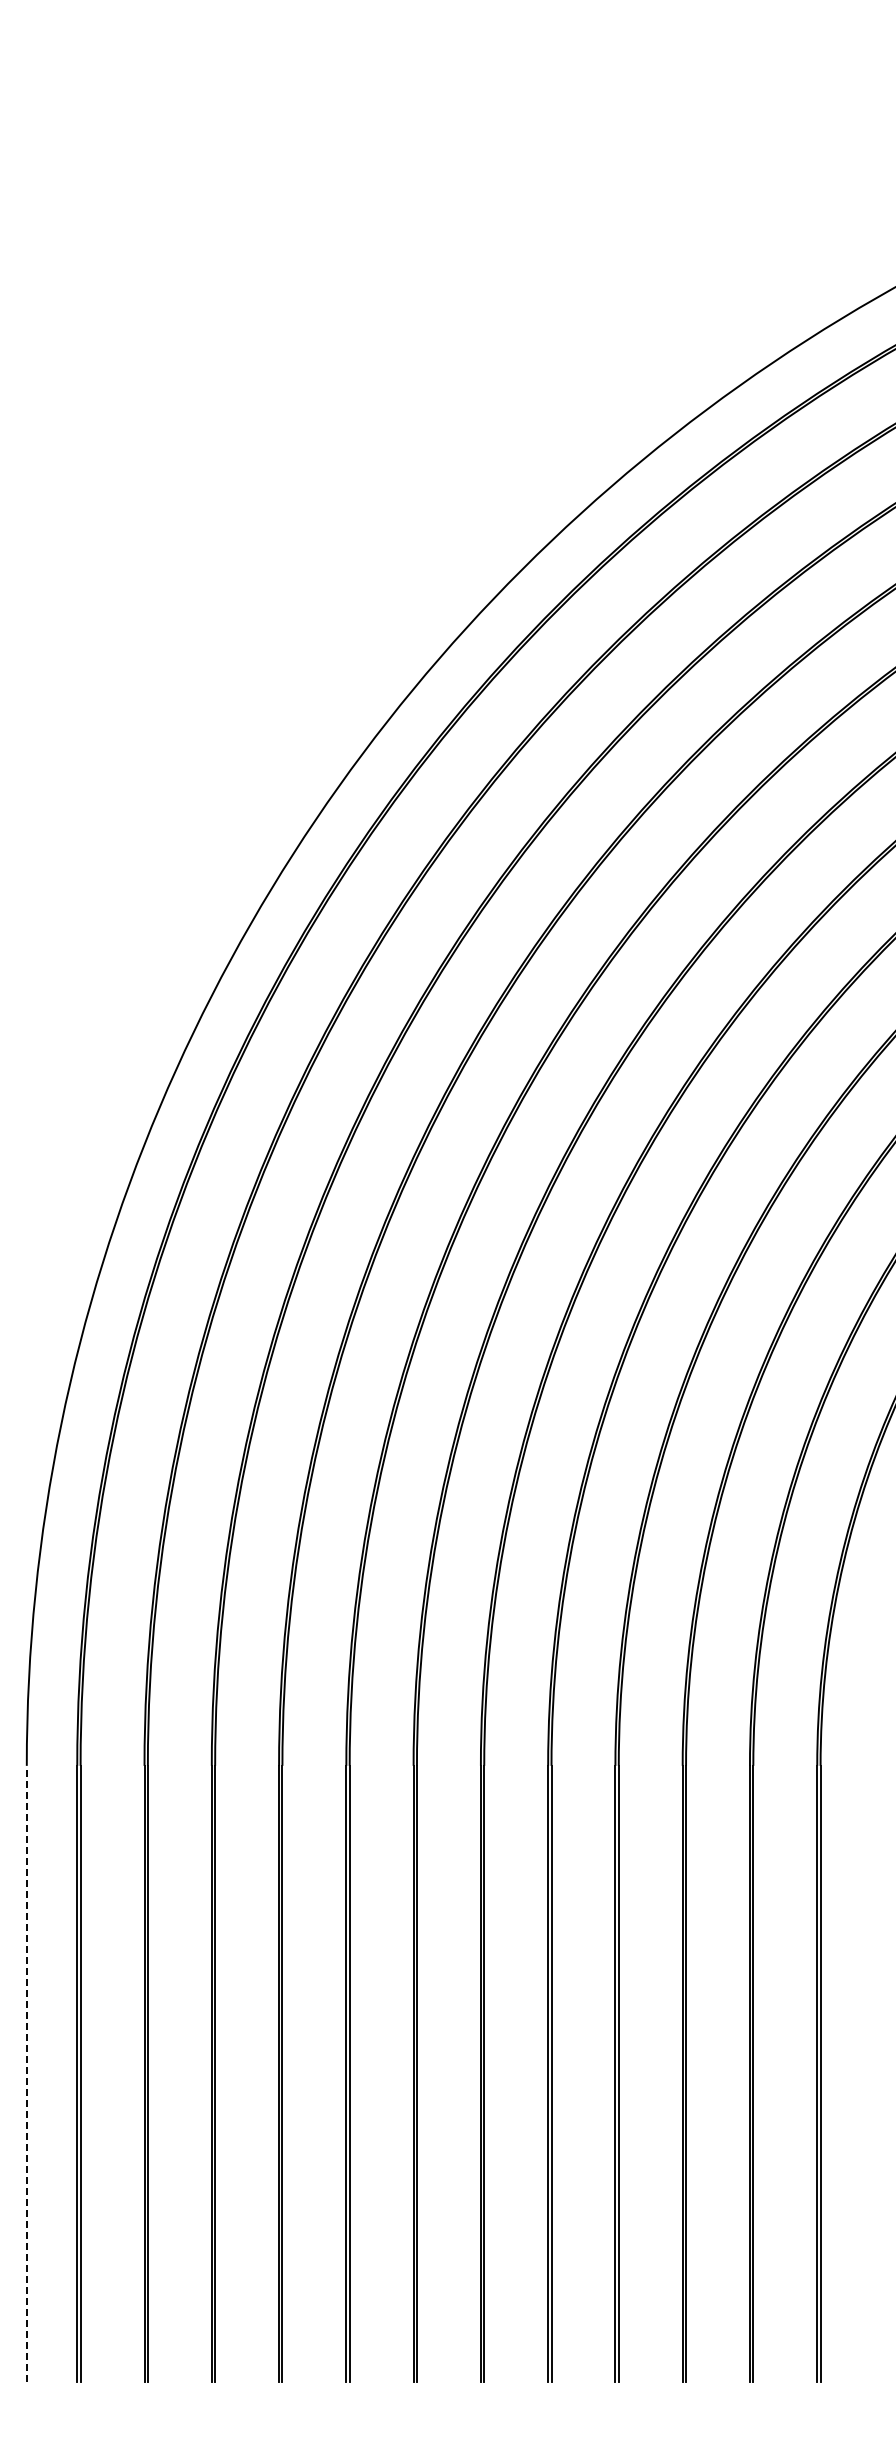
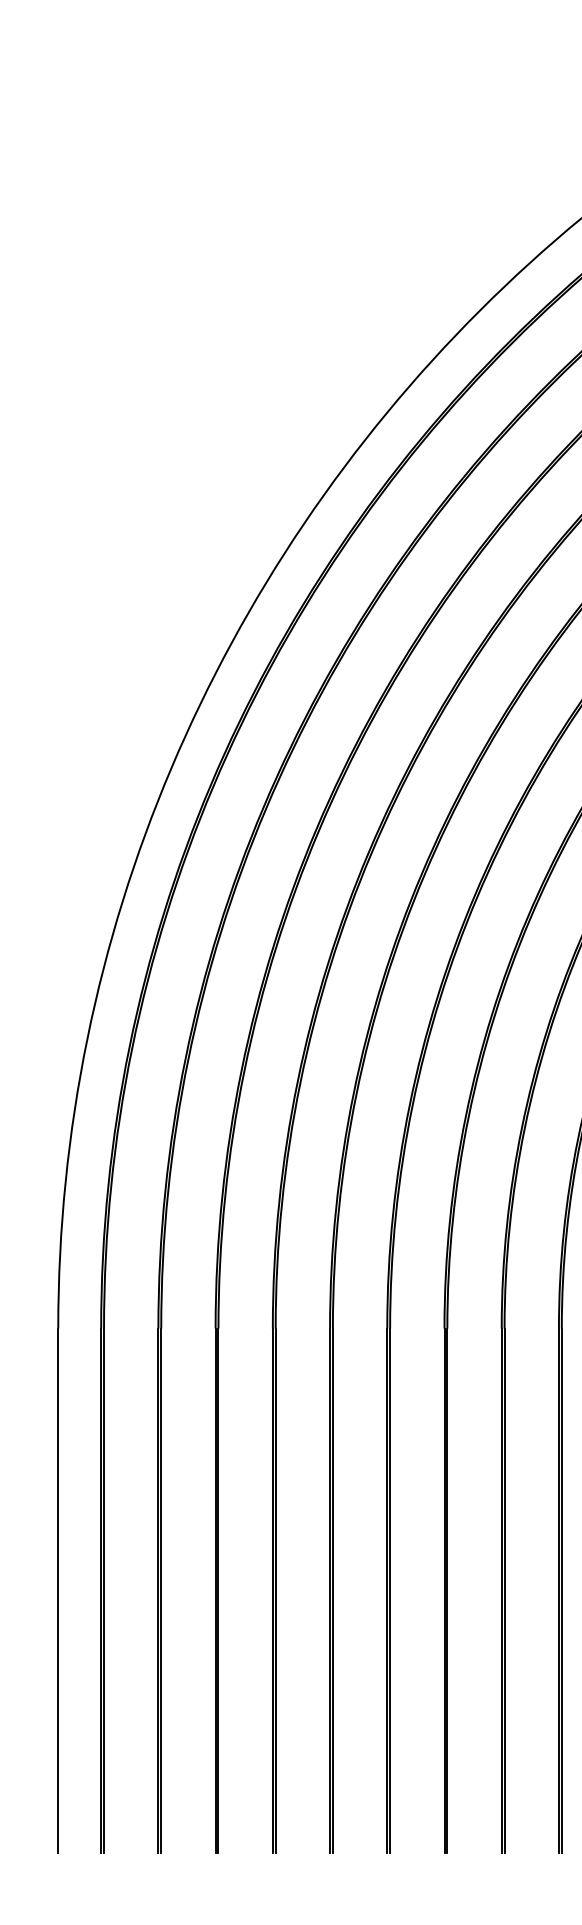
line: (26, 2073) -> (58, 1590), dashed -> solid

